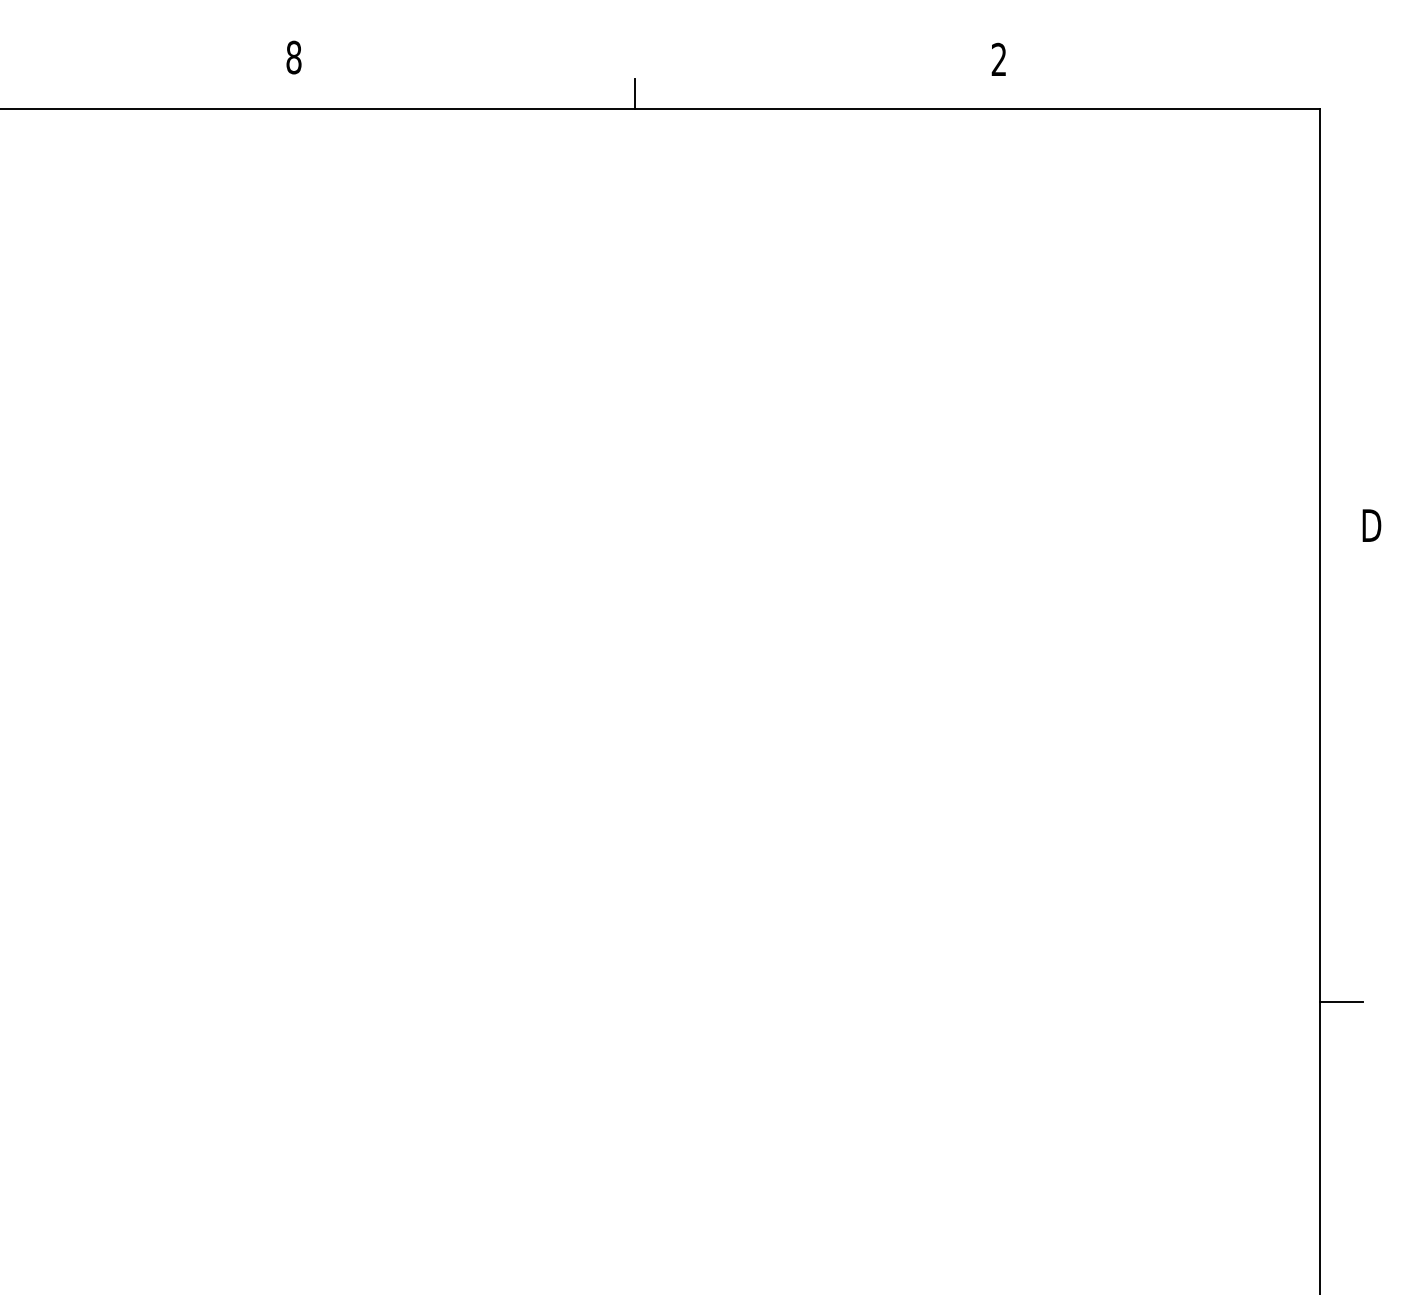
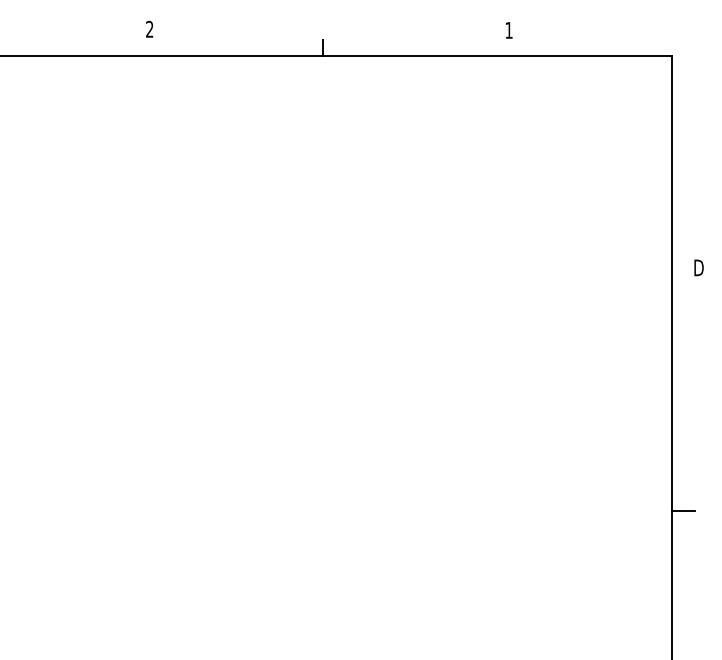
text: (293, 57) -> (149, 29), 8 -> 2
text: (997, 57) -> (508, 29), 2 -> 1

